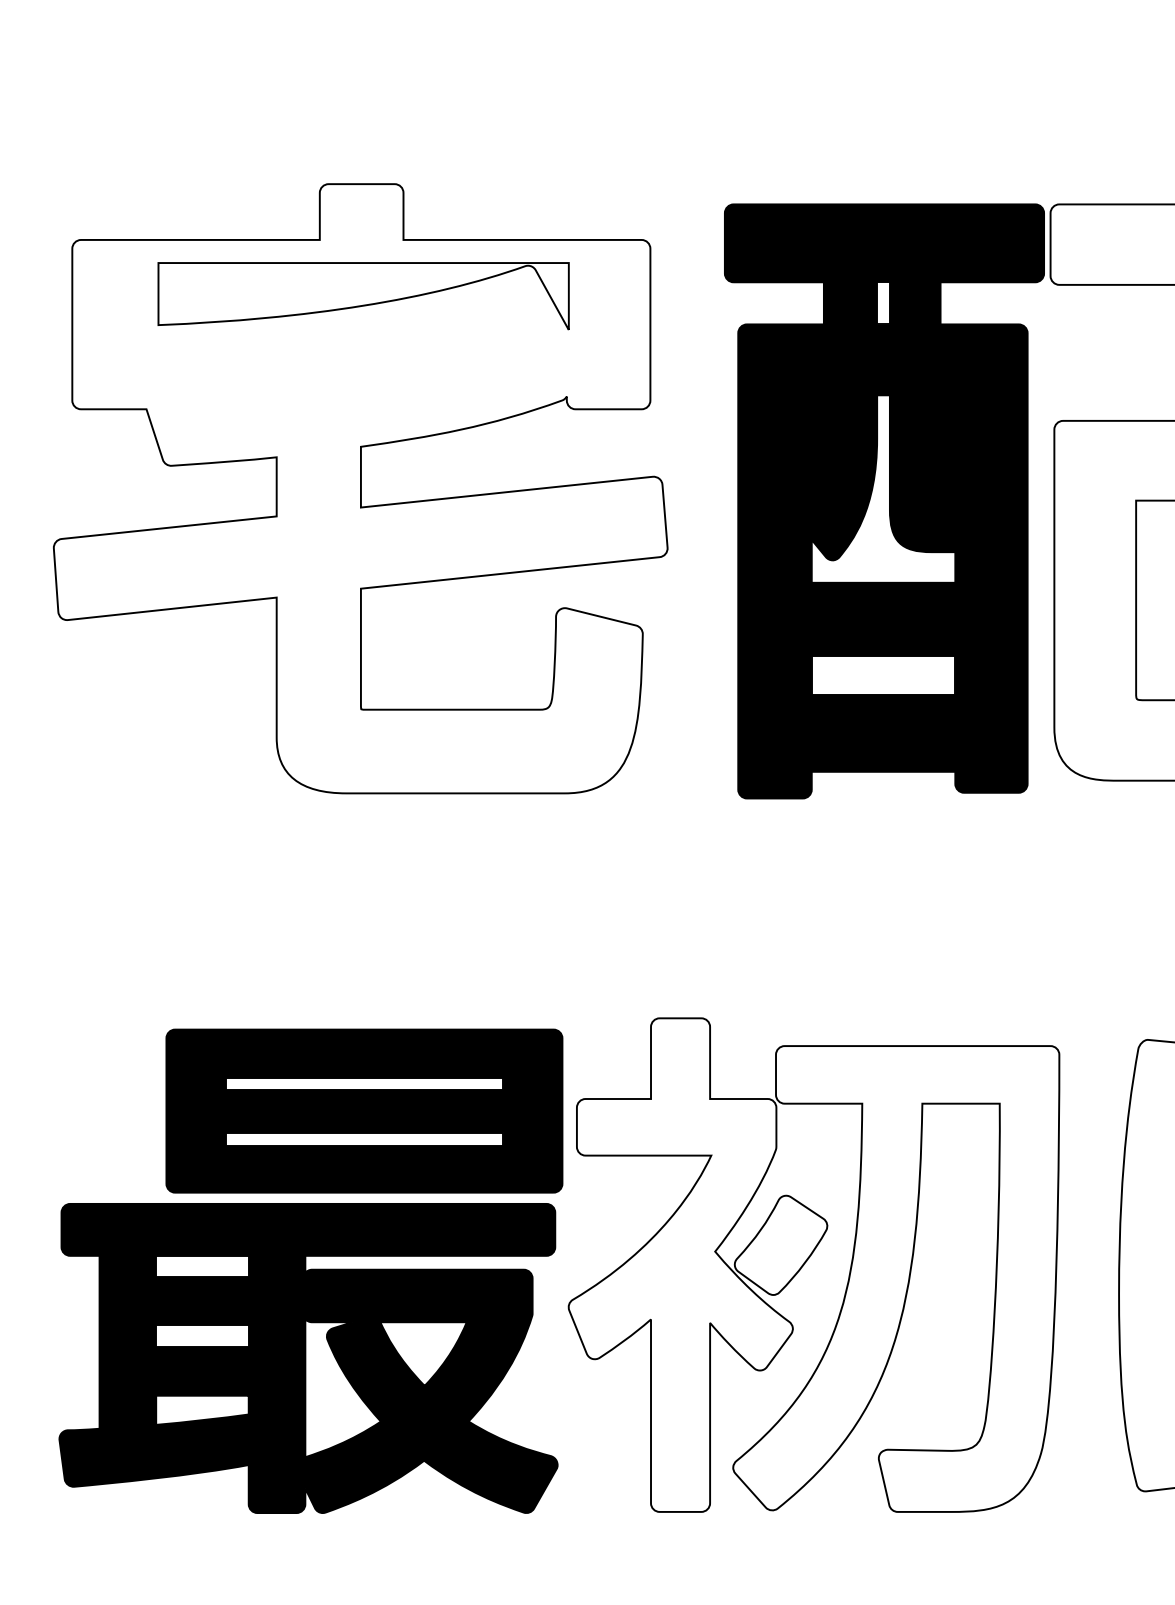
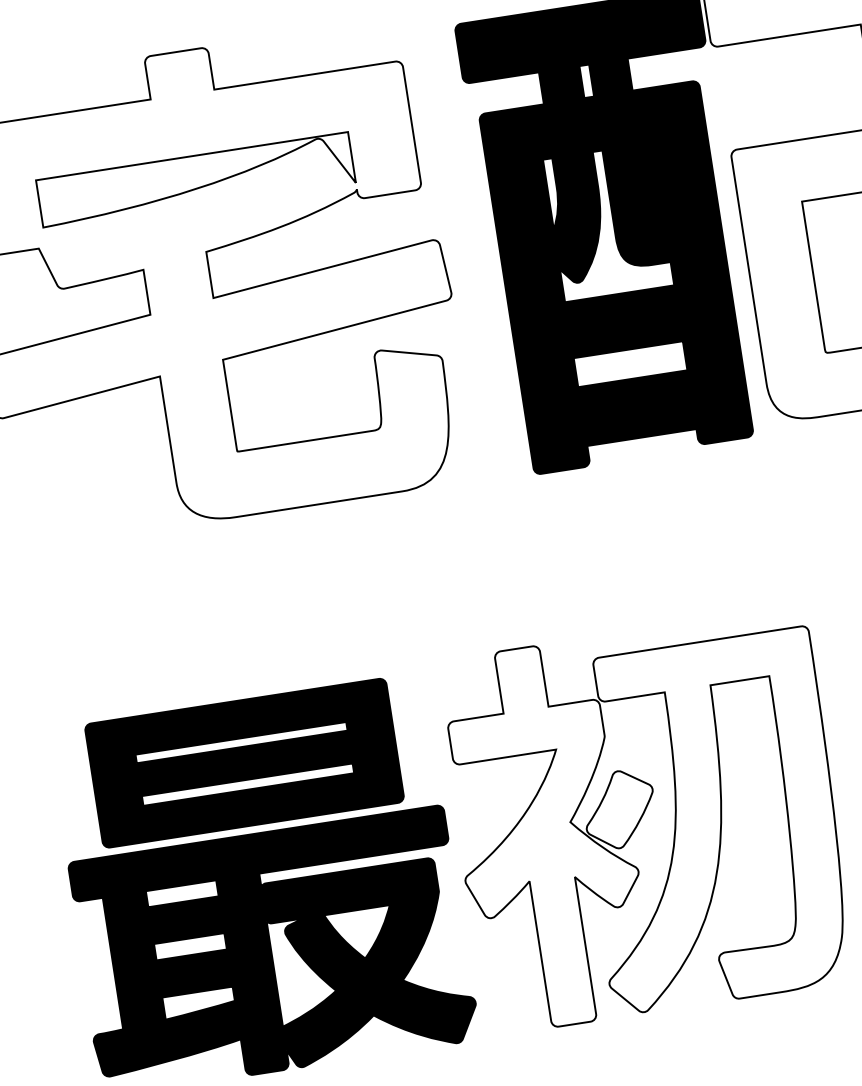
part: (363, 296) -> (195, 181), moved
part: (364, 1110) -> (244, 762), moved

